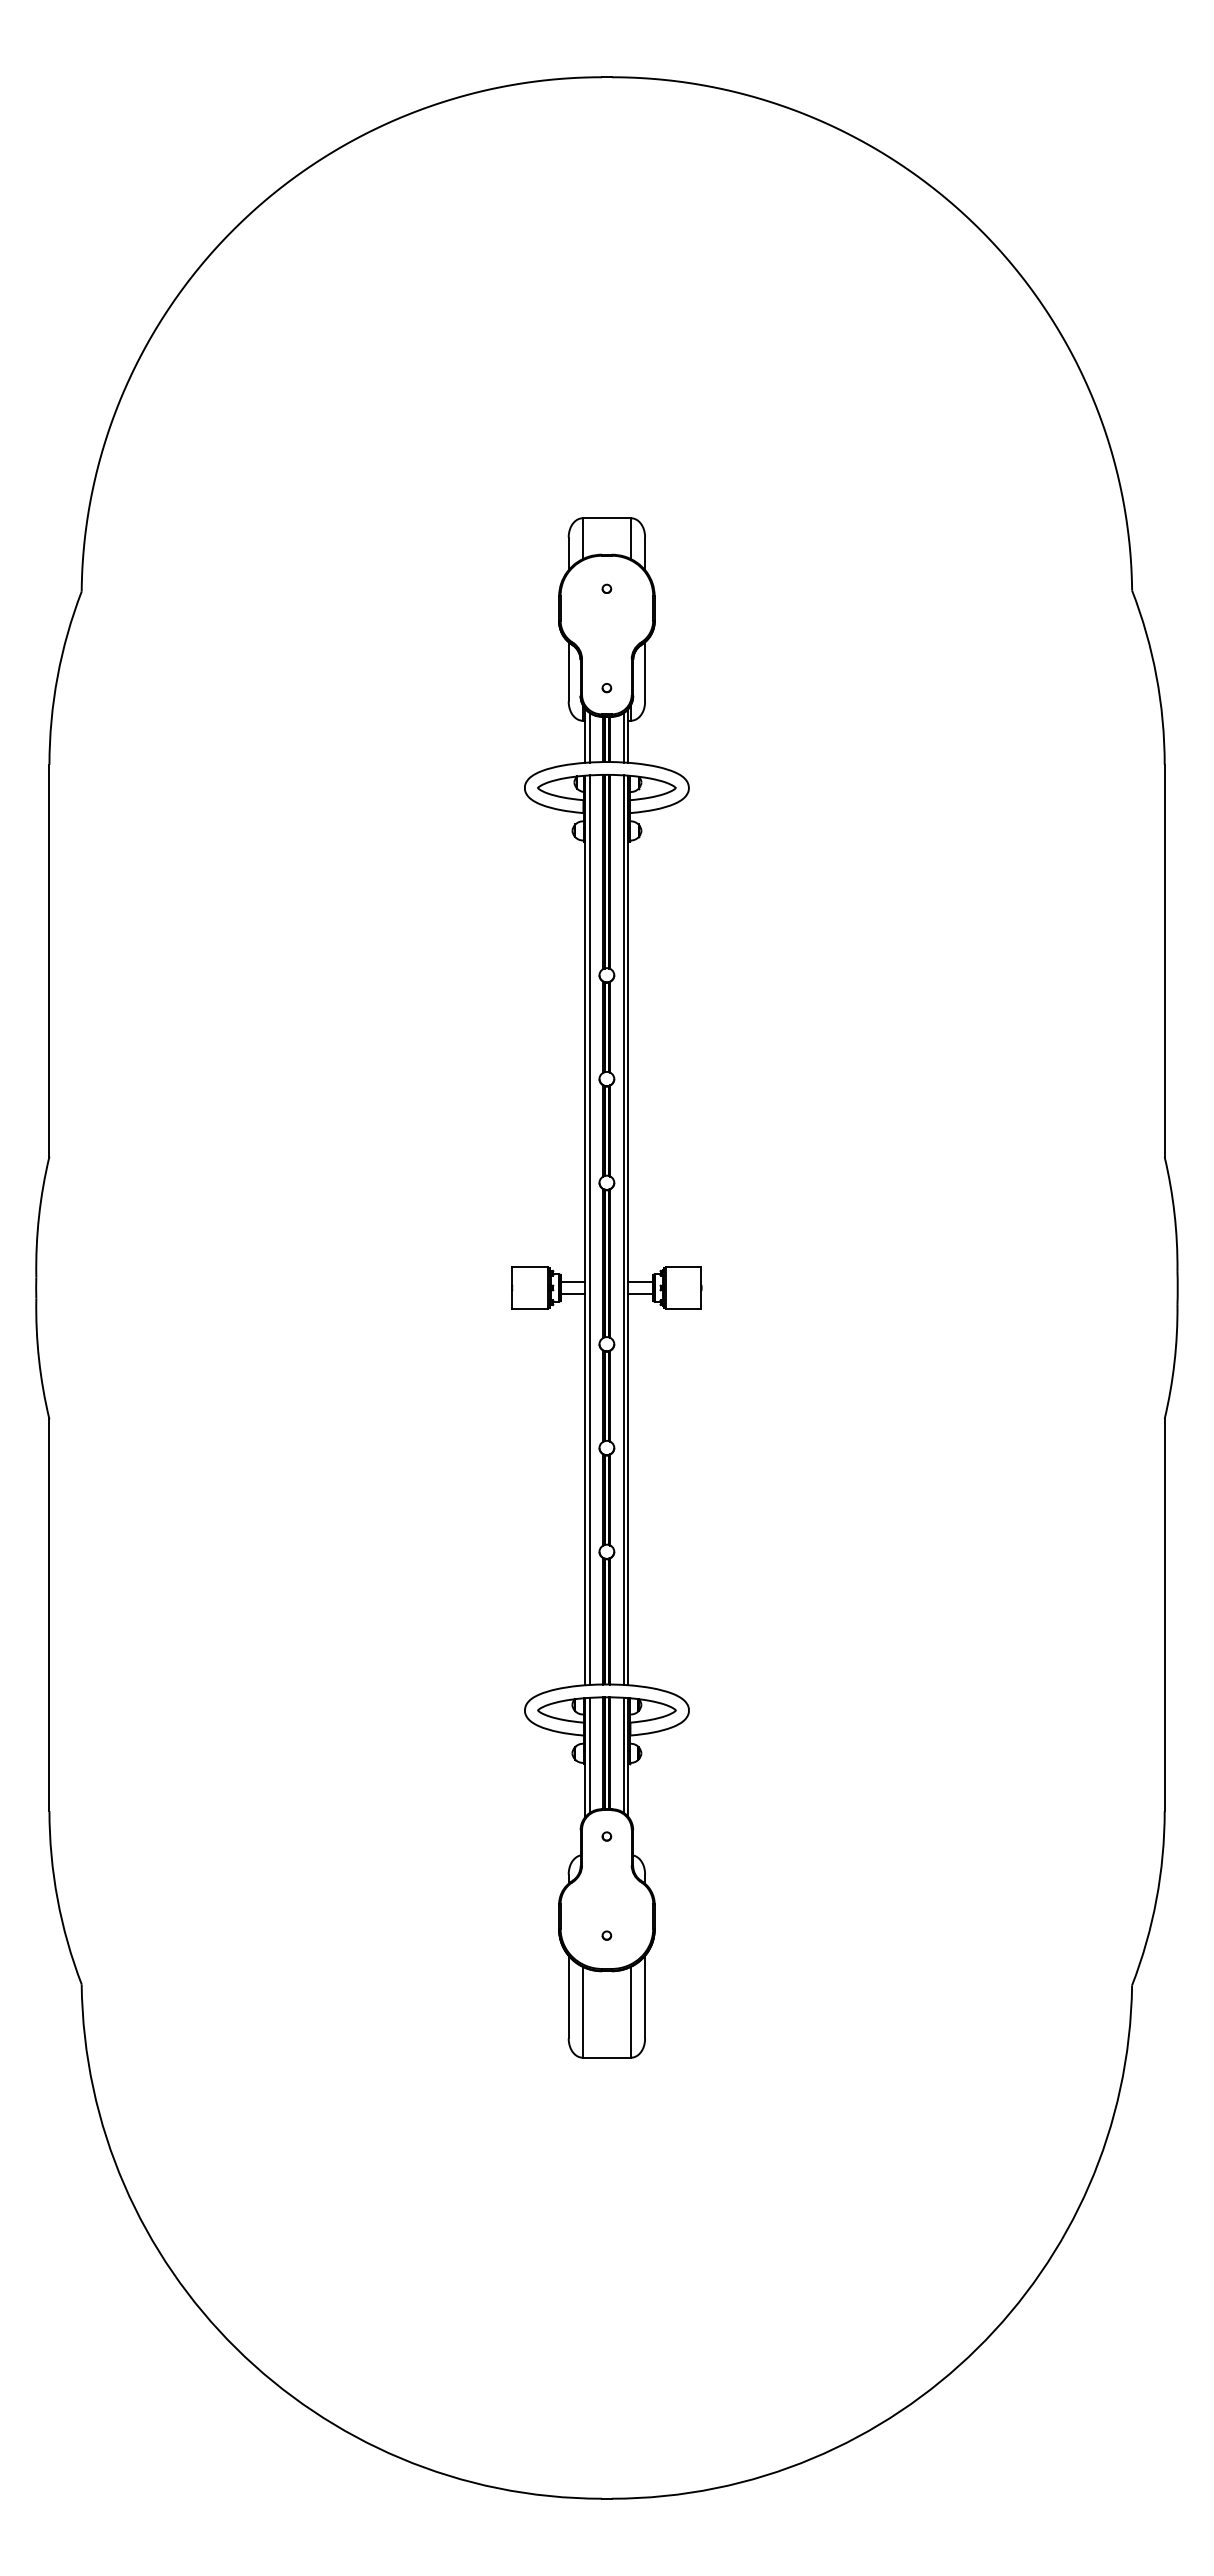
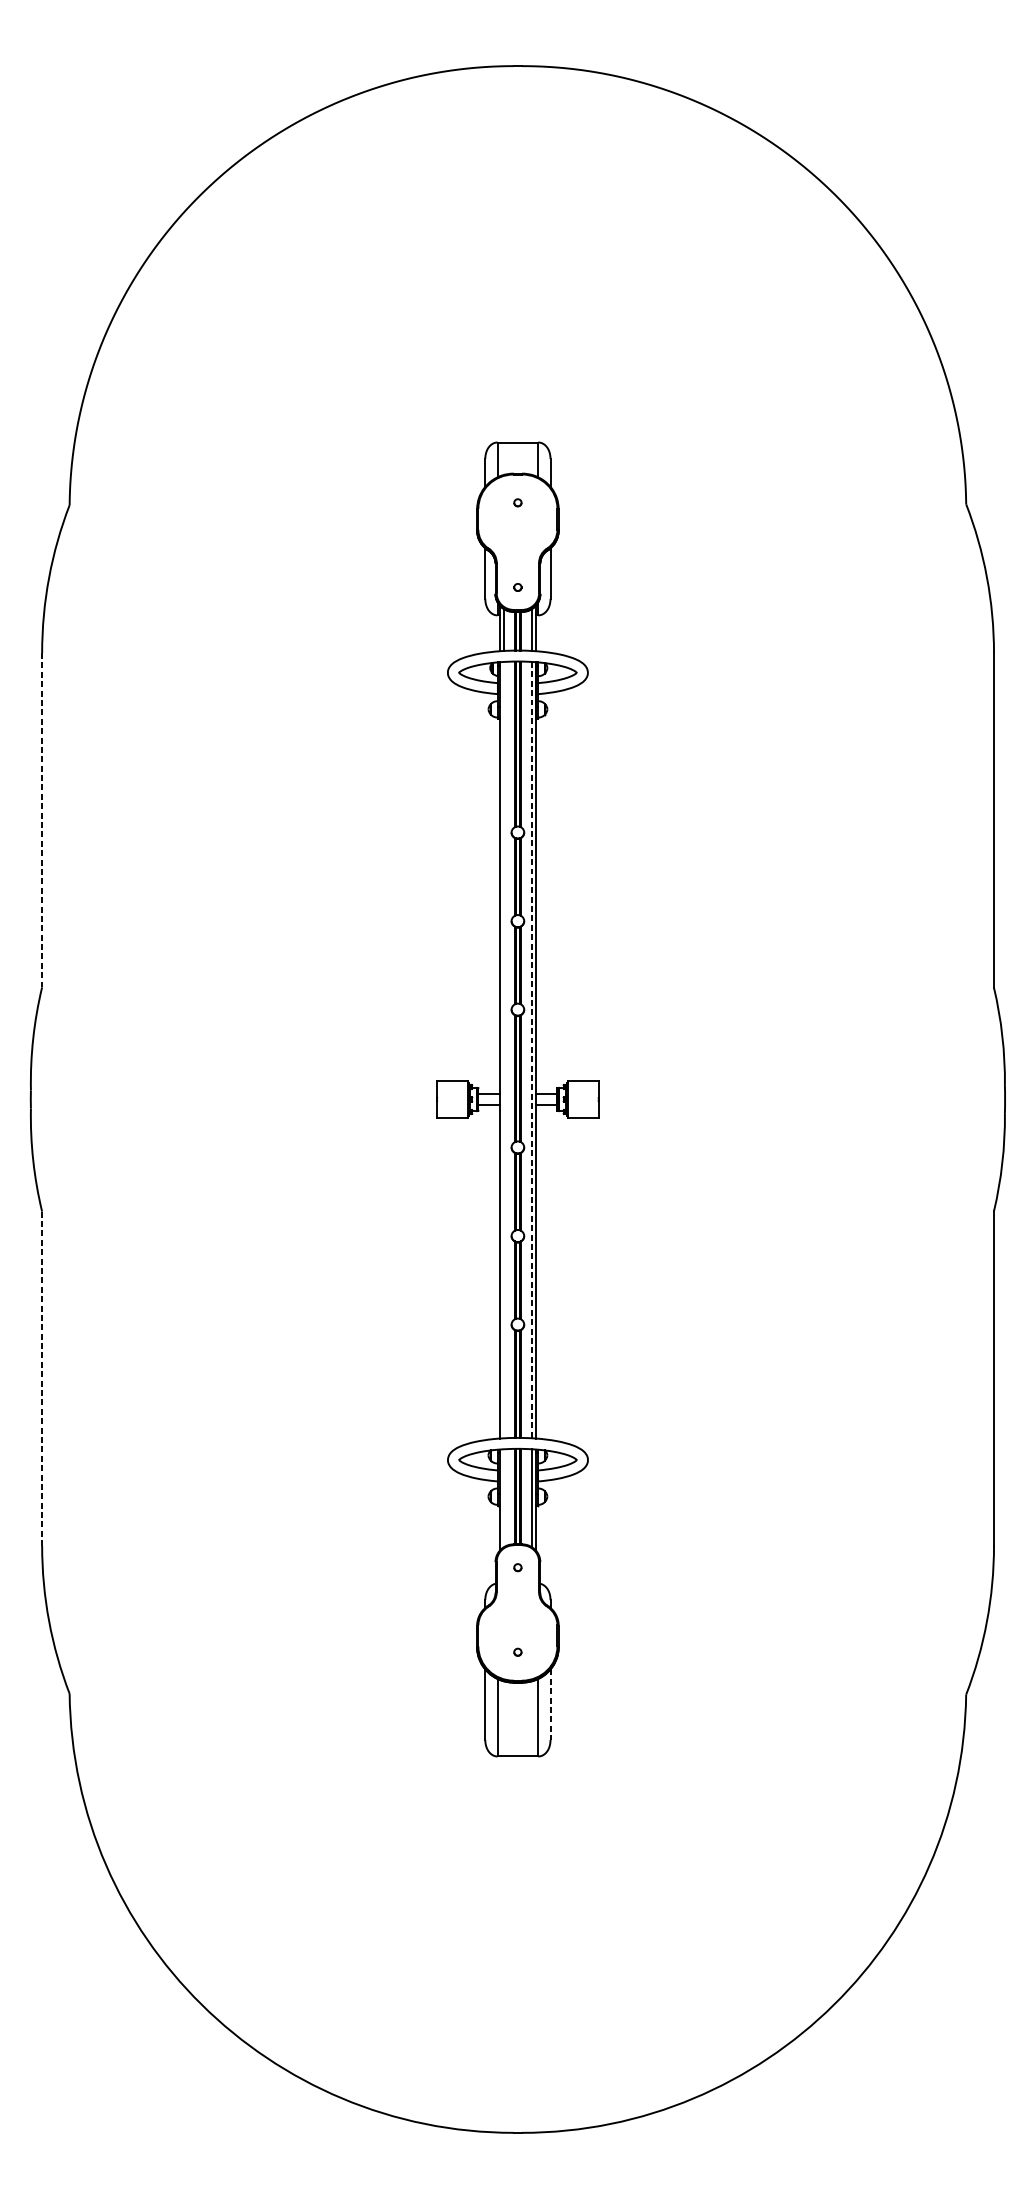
line: (49, 960) -> (42, 819), solid -> dashed
line: (590, 1229) -> (503, 1049), removed
line: (623, 1230) -> (532, 1050), solid -> dashed
line: (49, 1615) -> (42, 1379), solid -> dashed
line: (590, 1754) -> (503, 1497), removed
line: (645, 1997) -> (550, 1705), solid -> dashed

